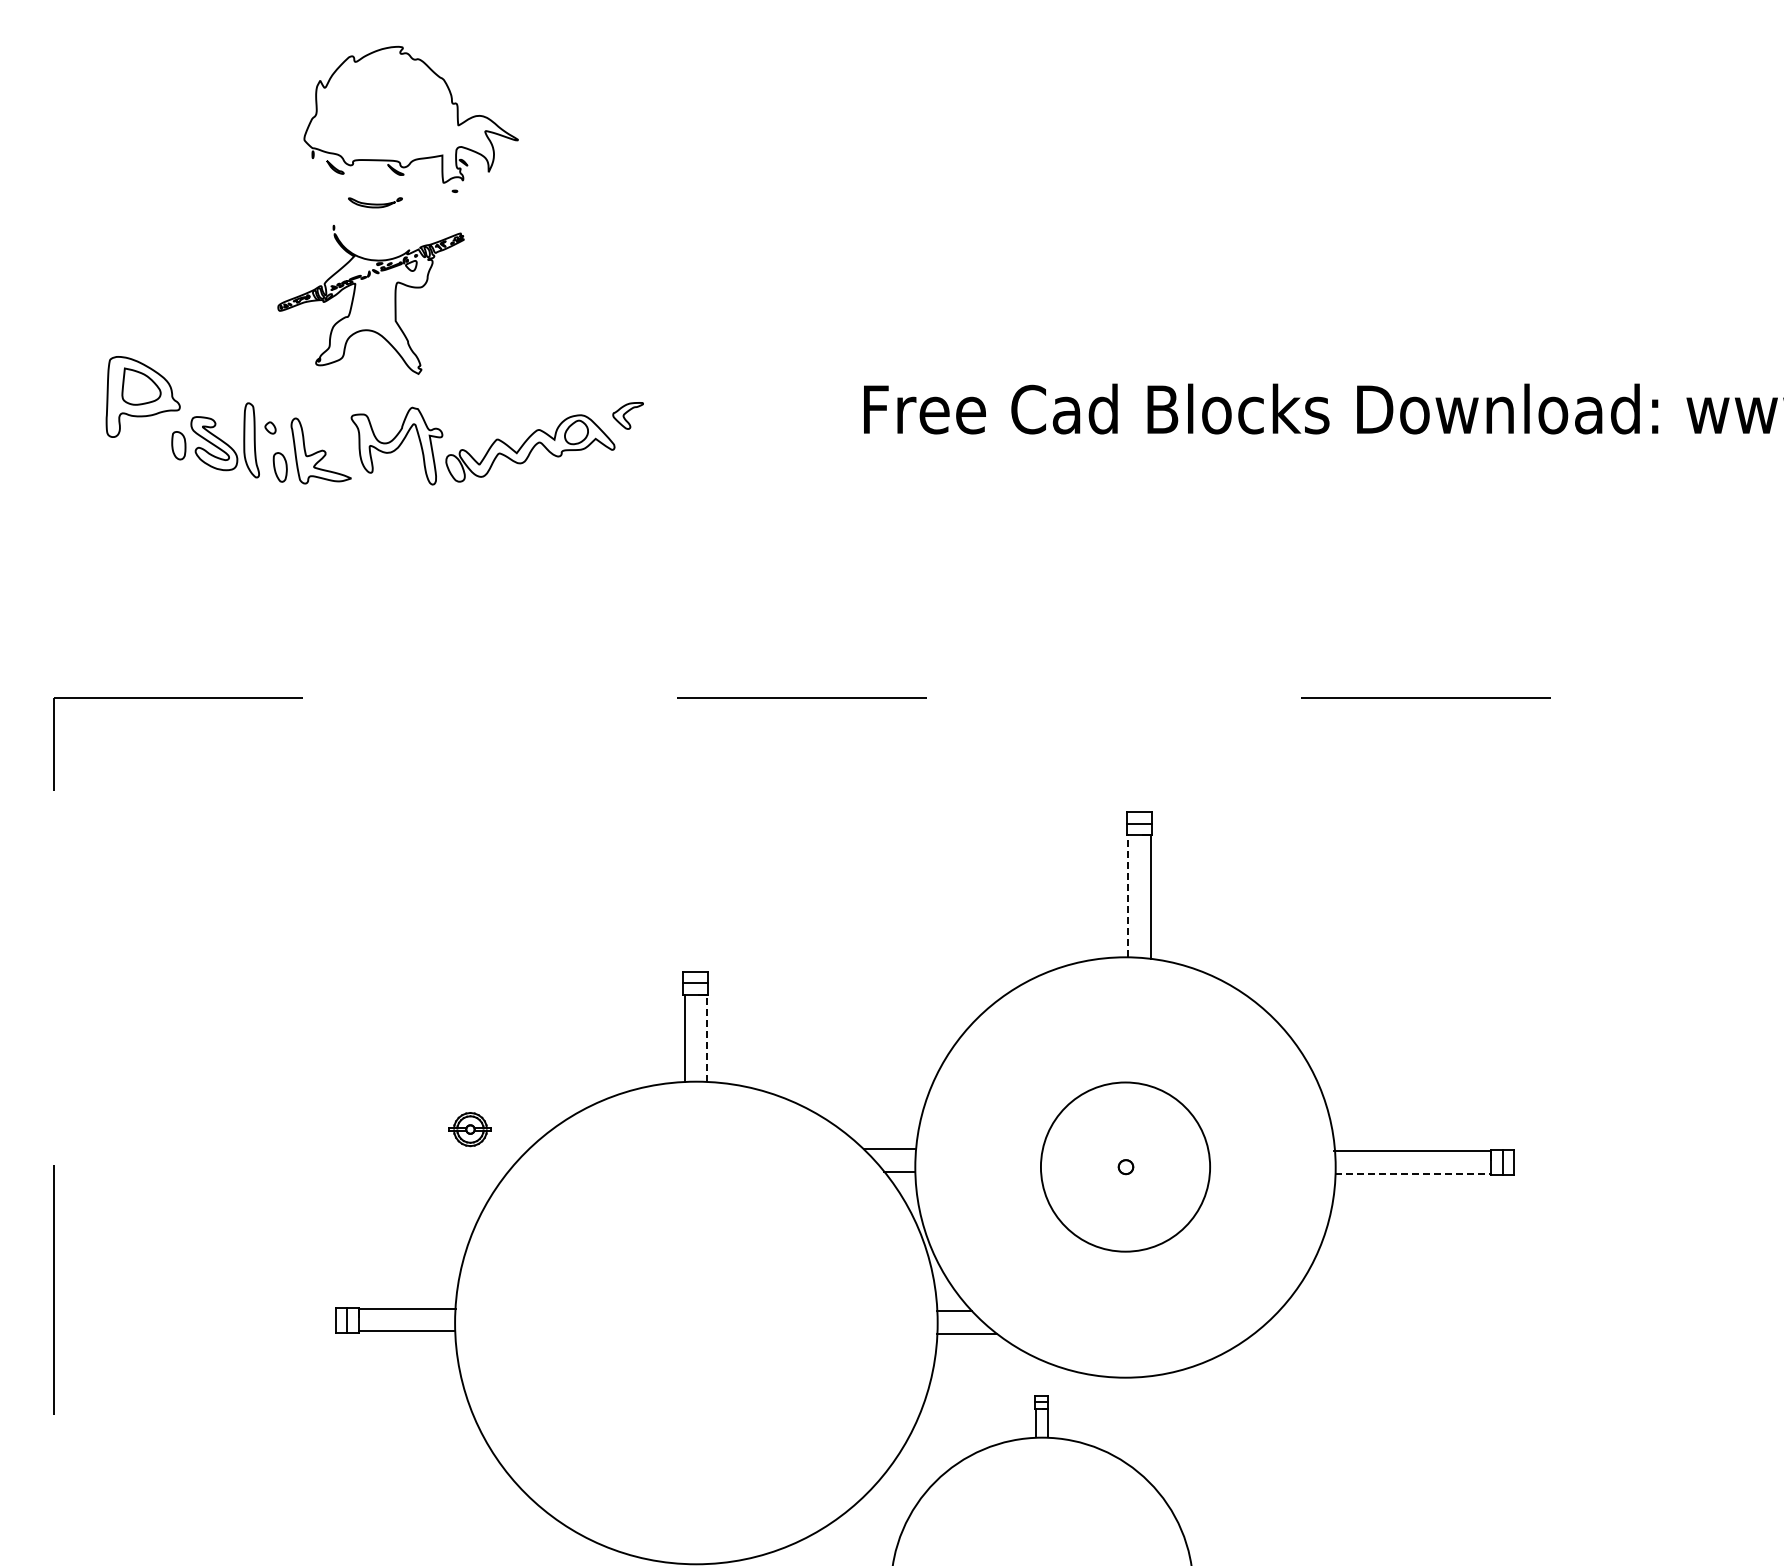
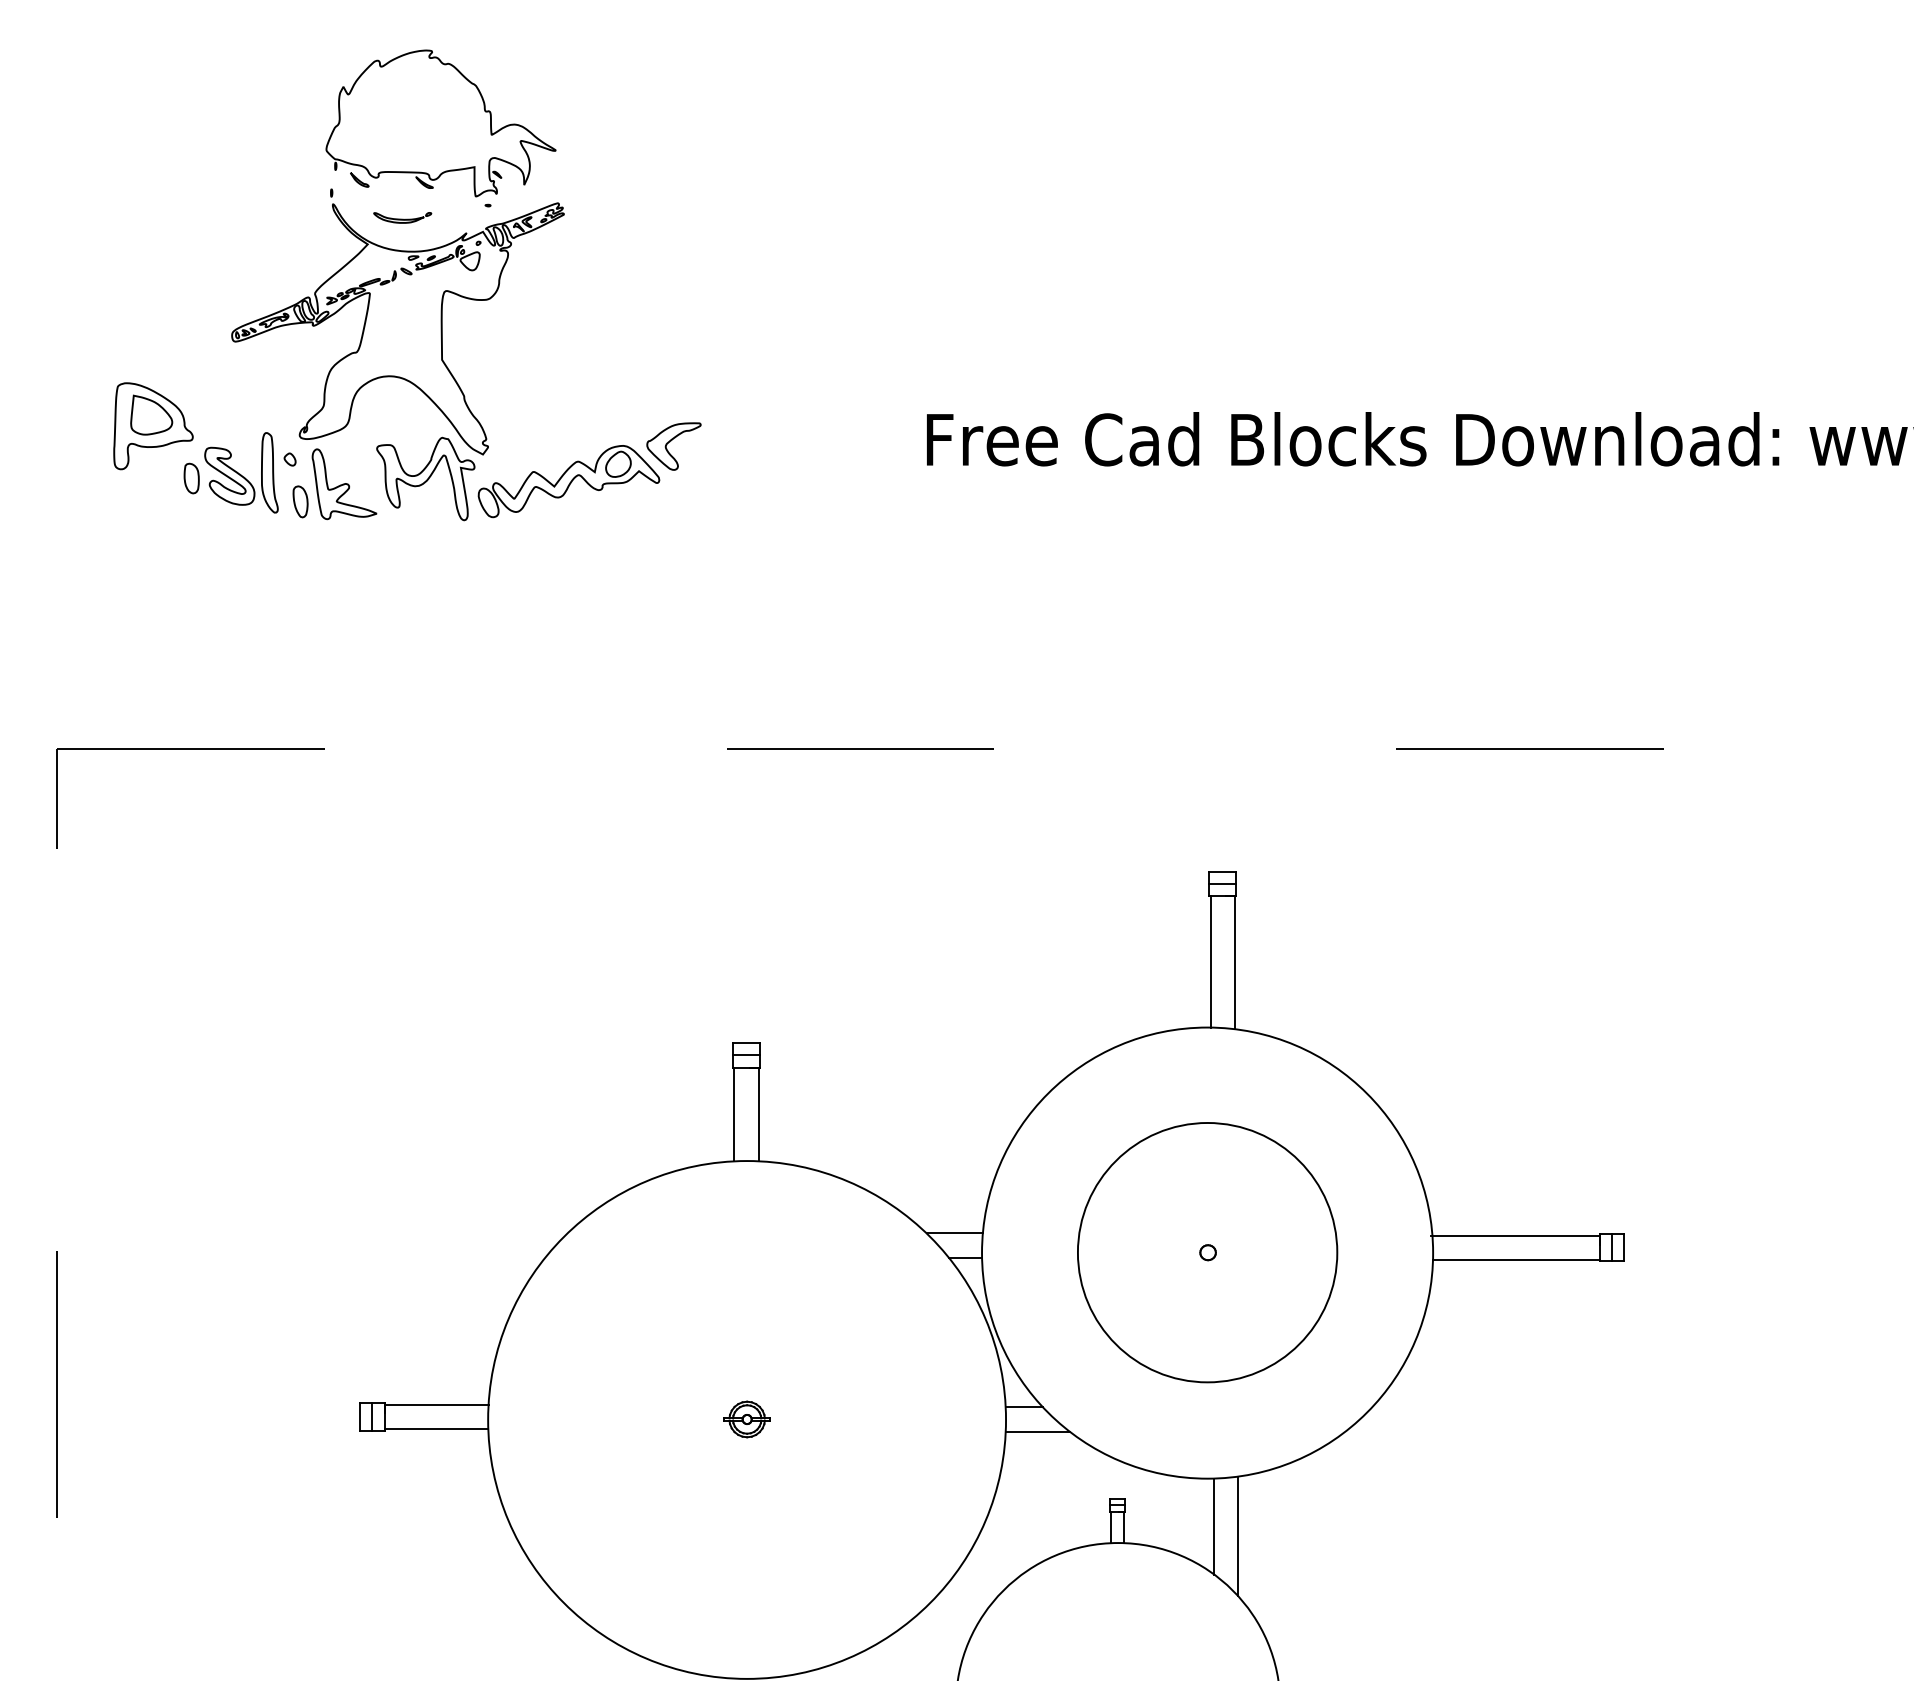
part: (370, 299) -> (397, 321), size x1.67
part: (627, 415) -> (673, 446), size x1.67
line: (1128, 895) -> (1210, 961), dashed -> solid
line: (707, 1038) -> (759, 1114), dashed -> solid
part: (469, 1129) -> (746, 1419), moved
circle: (1125, 1166) -> (1207, 1252), size x1.43
line: (1413, 1174) -> (1516, 1260), dashed -> solid
line: (1131, 1422) -> (1214, 1526), added
line: (1153, 1431) -> (1237, 1536), added

